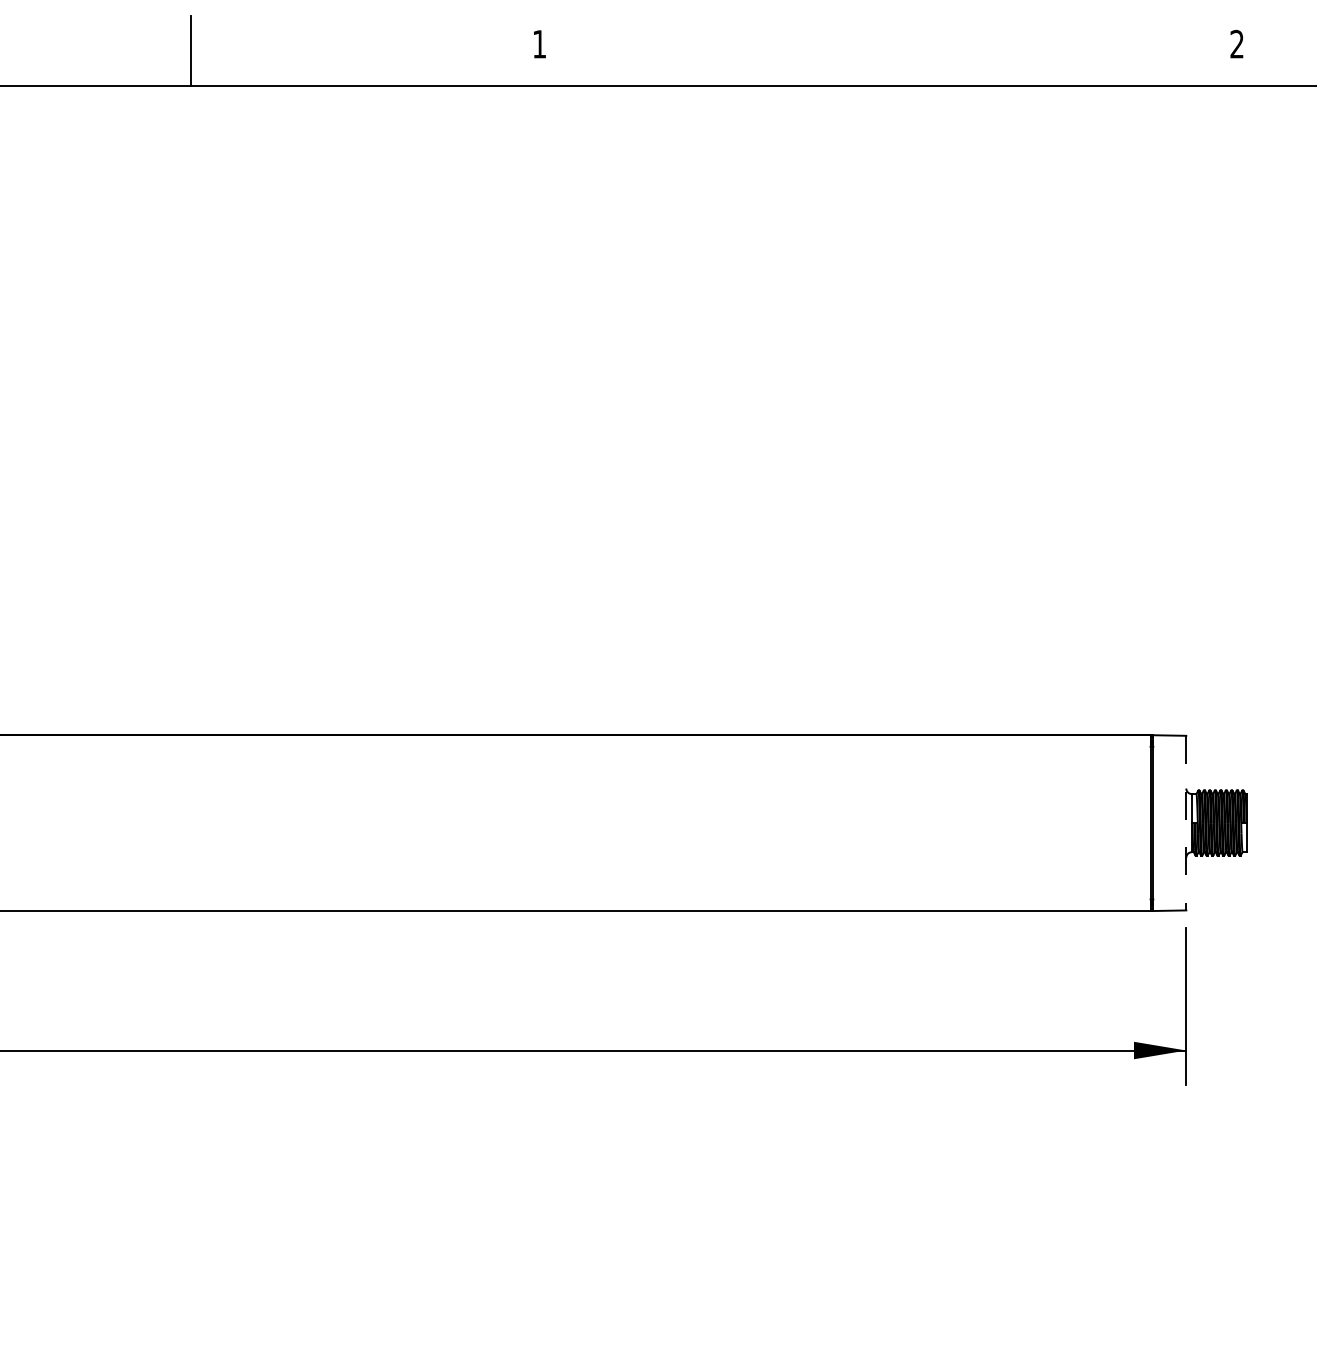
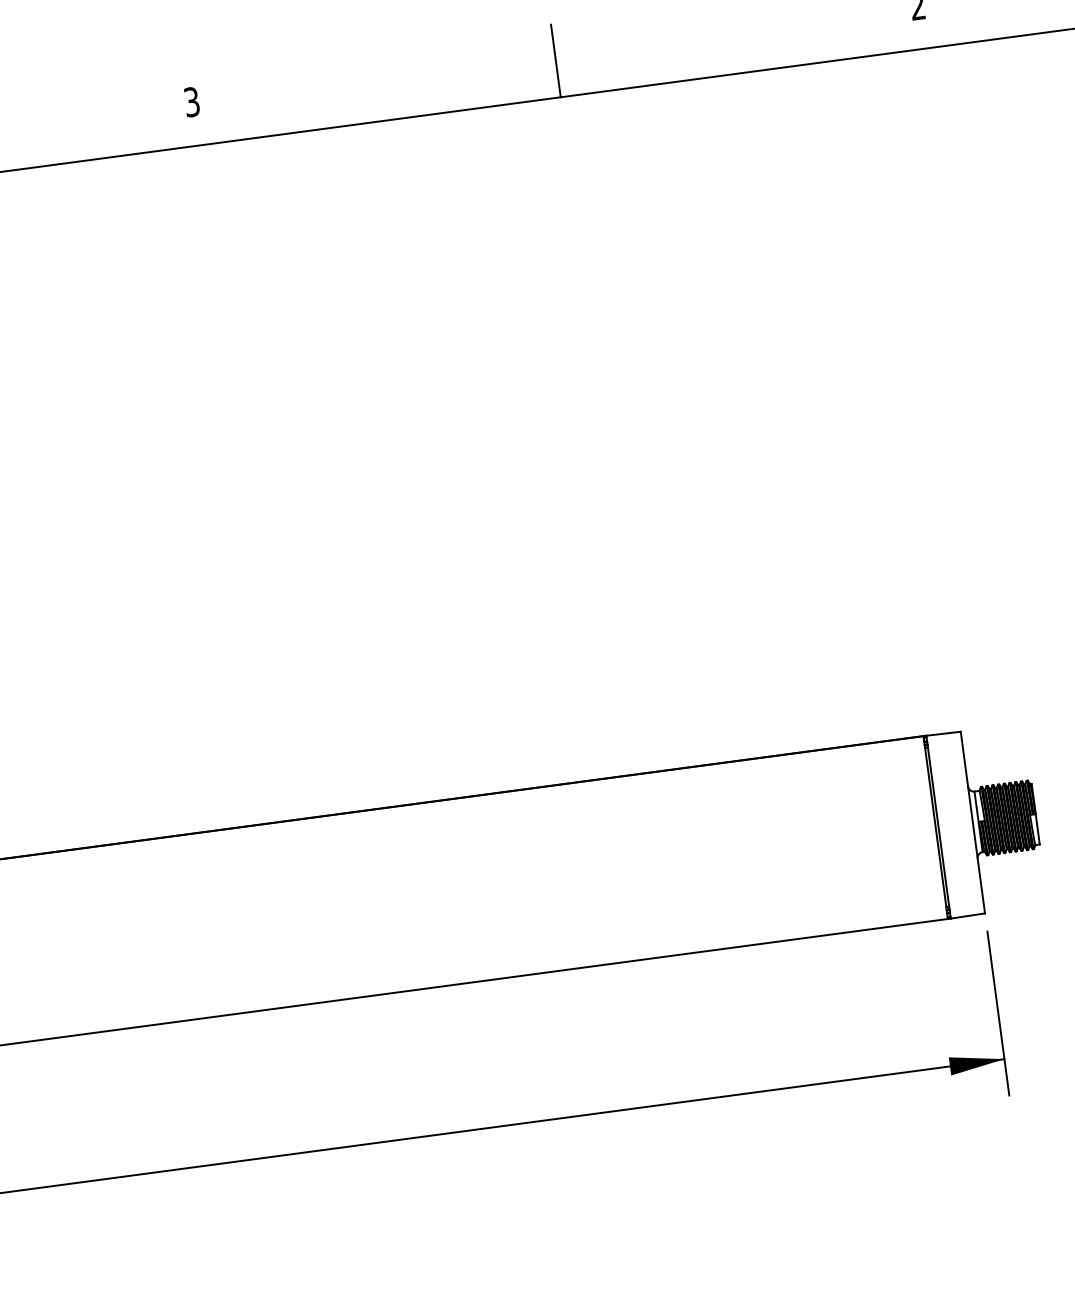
text: (539, 43) -> (191, 101), 1 -> 3
line: (888, 51) -> (555, 61), added
line: (1186, 823) -> (973, 822), dashed -> solid

